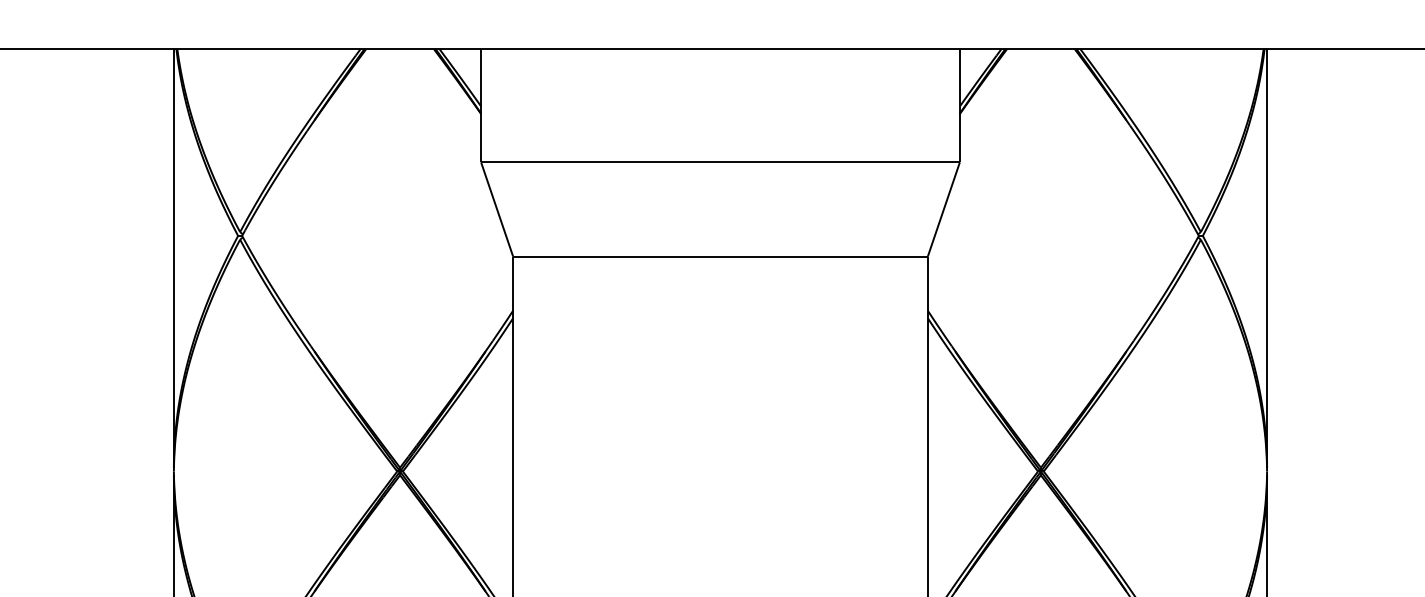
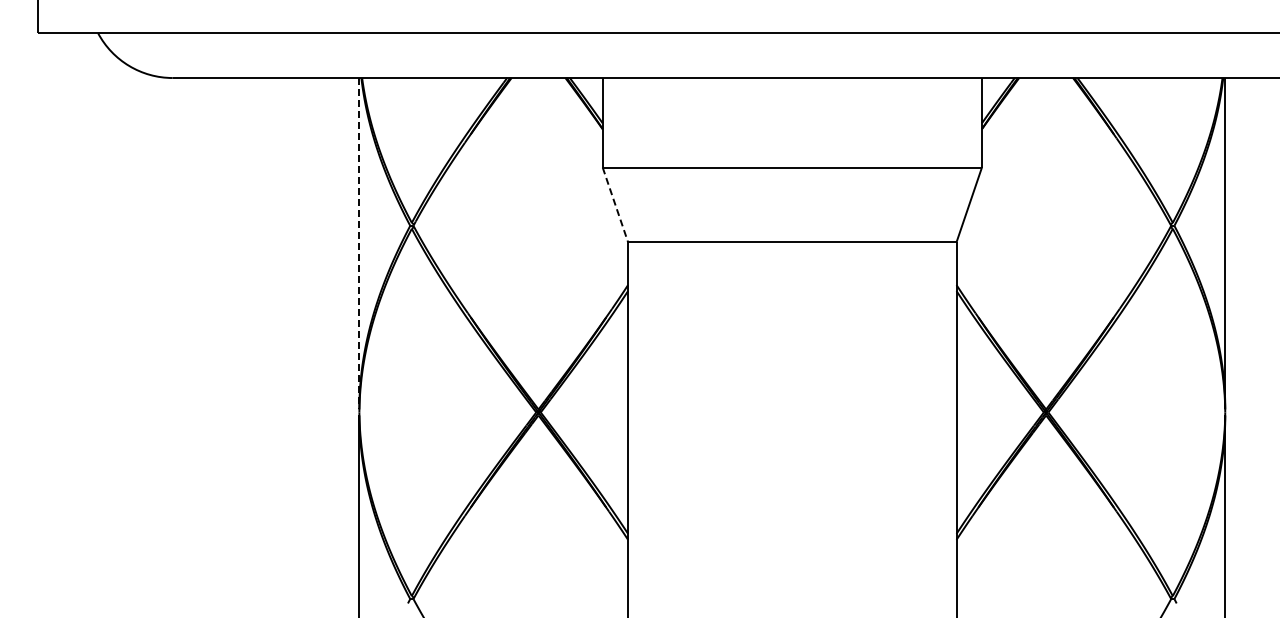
line: (497, 210) -> (615, 205), solid -> dashed
line: (174, 258) -> (359, 243), solid -> dashed

